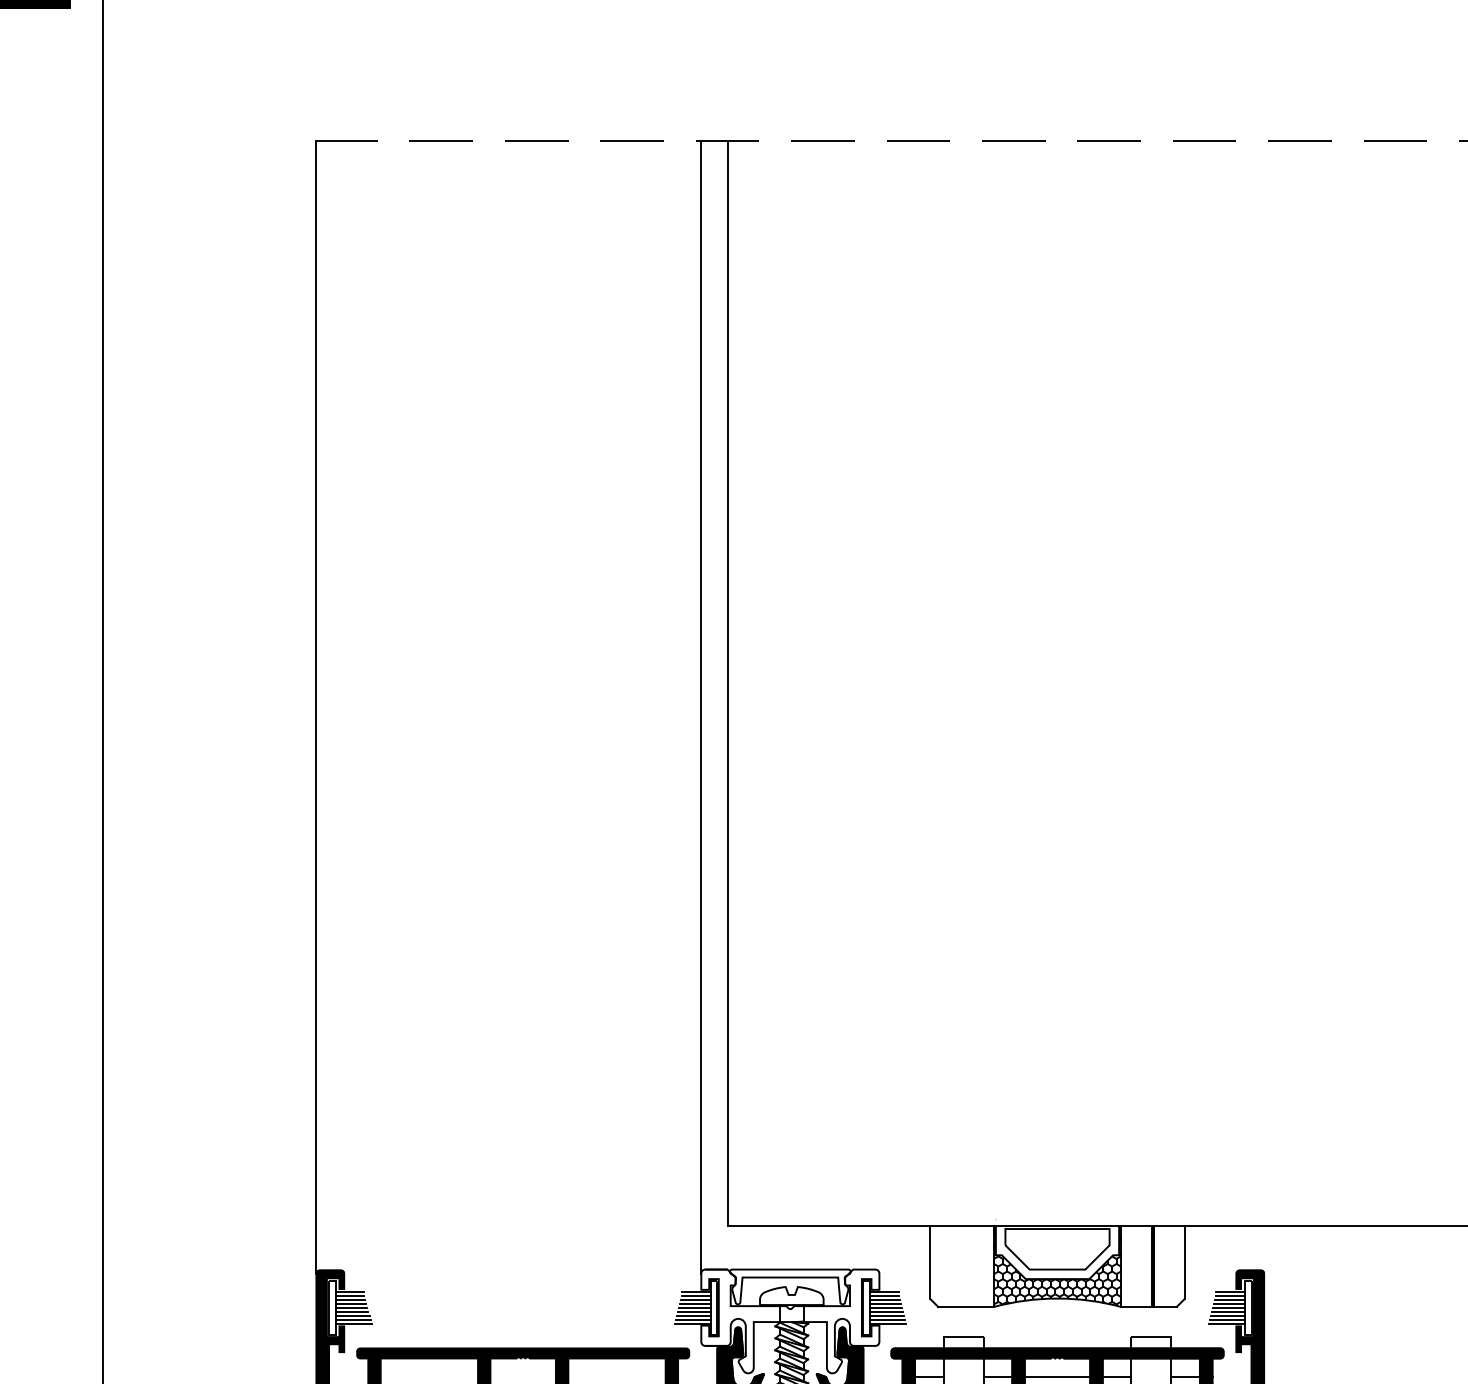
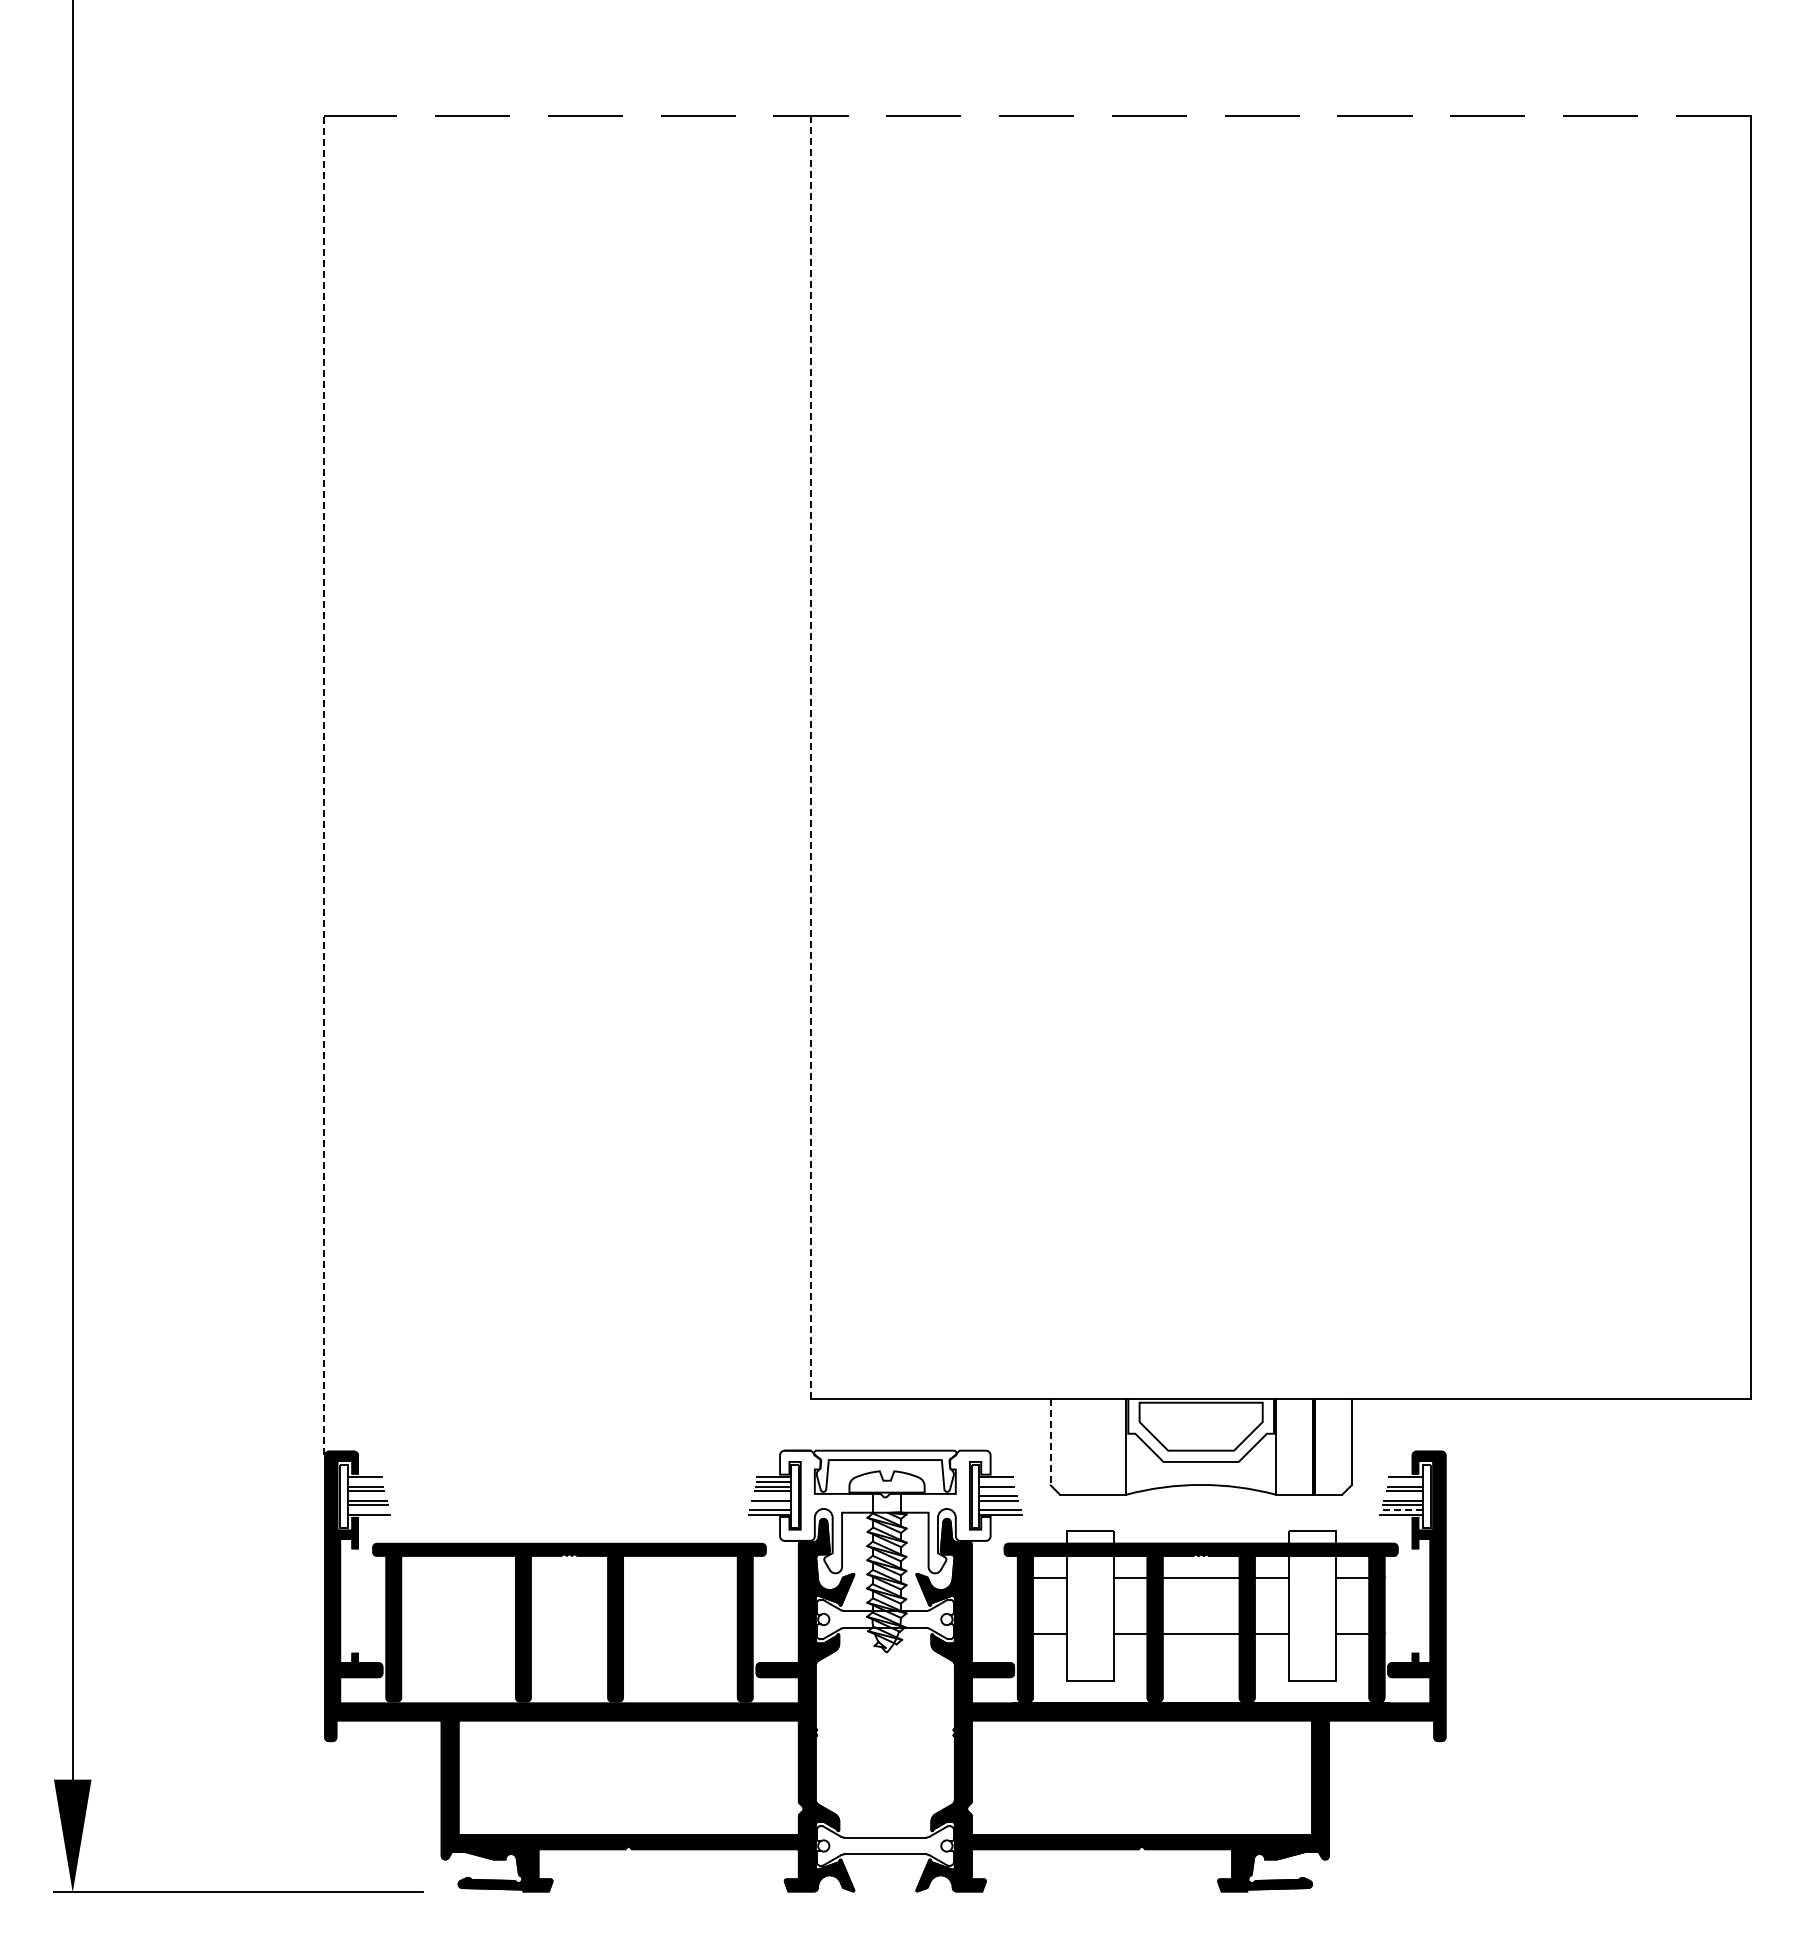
line: (727, 684) -> (811, 758), solid -> dashed
line: (315, 706) -> (324, 785), solid -> dashed
line: (701, 706) -> (780, 785), removed
line: (930, 1262) -> (1050, 1442), solid -> dashed
hatch: (1056, 1262) -> (1200, 1442), removed
line: (349, 1295) -> (364, 1481), removed
line: (884, 1295) -> (996, 1481), removed
line: (1230, 1295) -> (1405, 1481), removed
line: (885, 1304) -> (997, 1491), removed
line: (351, 1307) -> (366, 1495), removed
line: (694, 1307) -> (772, 1495), removed
line: (1228, 1307) -> (1403, 1495), removed
line: (694, 1315) -> (771, 1505), removed
line: (886, 1315) -> (999, 1505), removed
line: (353, 1320) -> (368, 1510), removed
line: (1227, 1320) -> (1402, 1510), solid -> dashed

